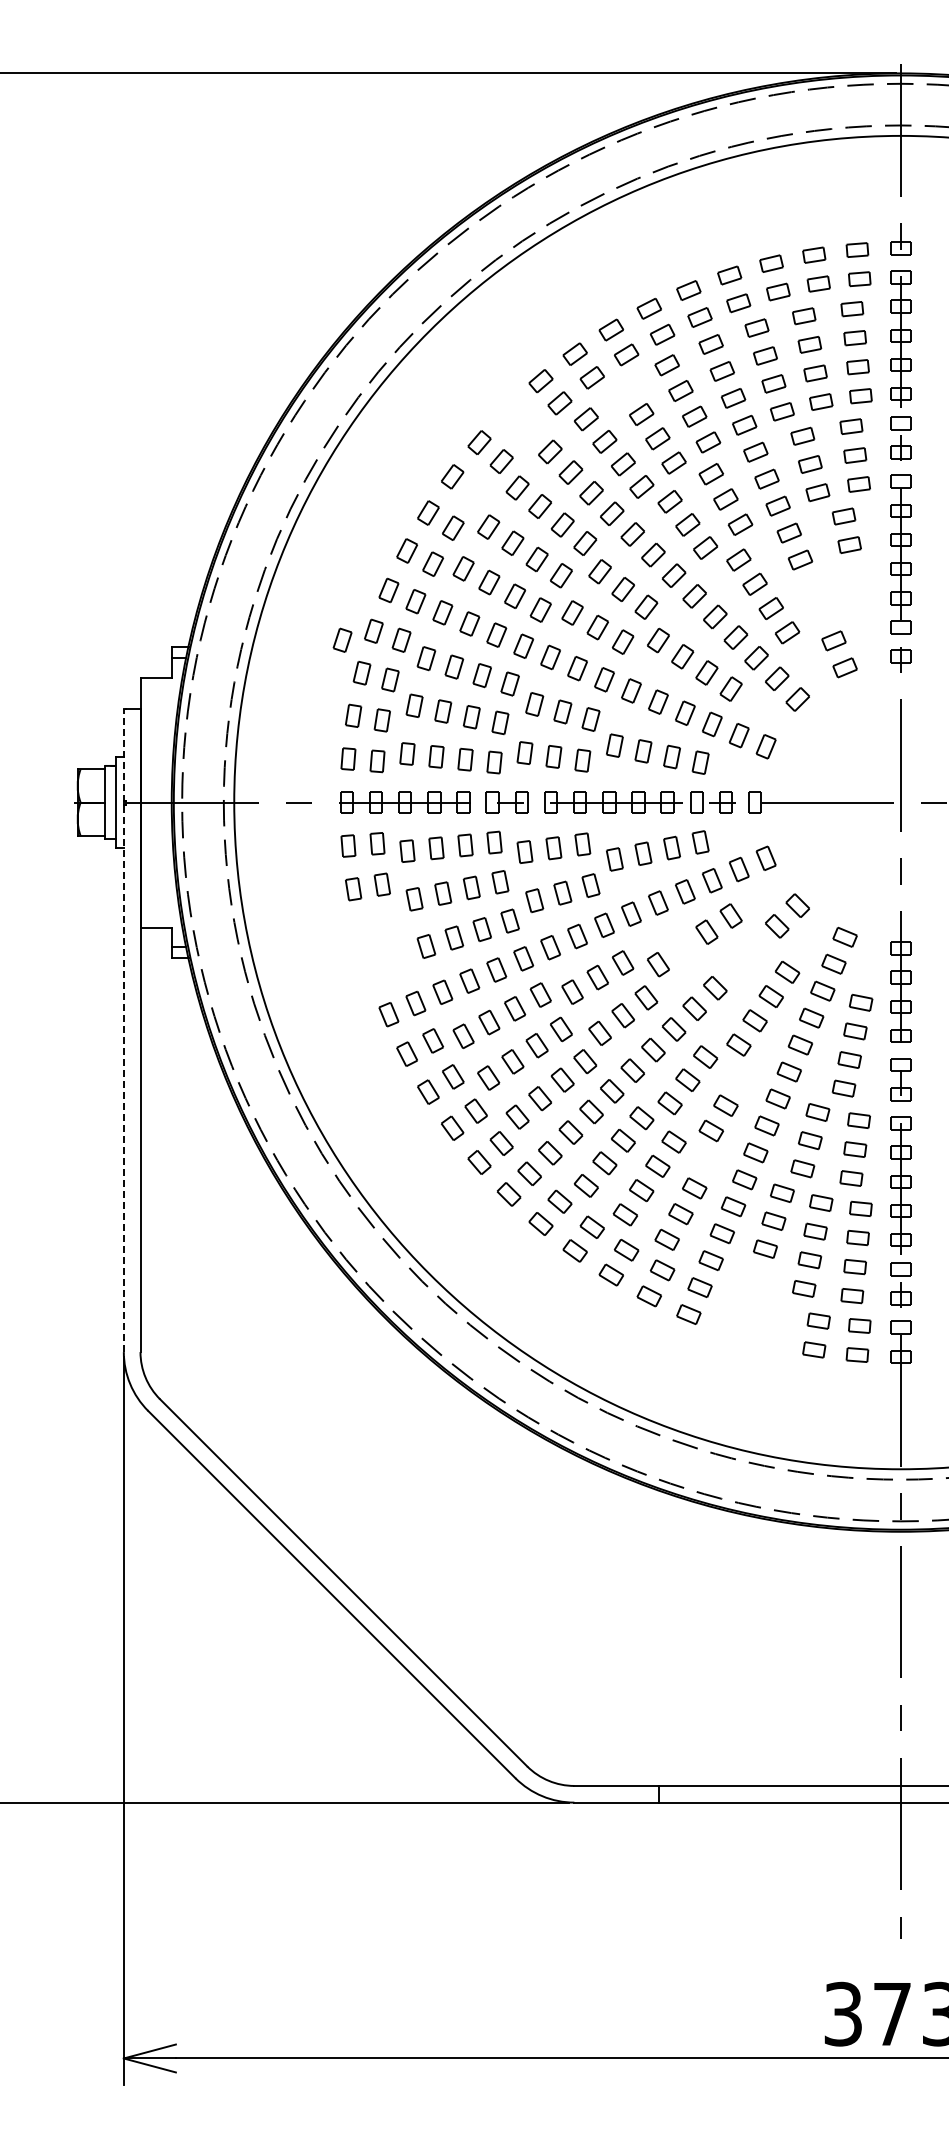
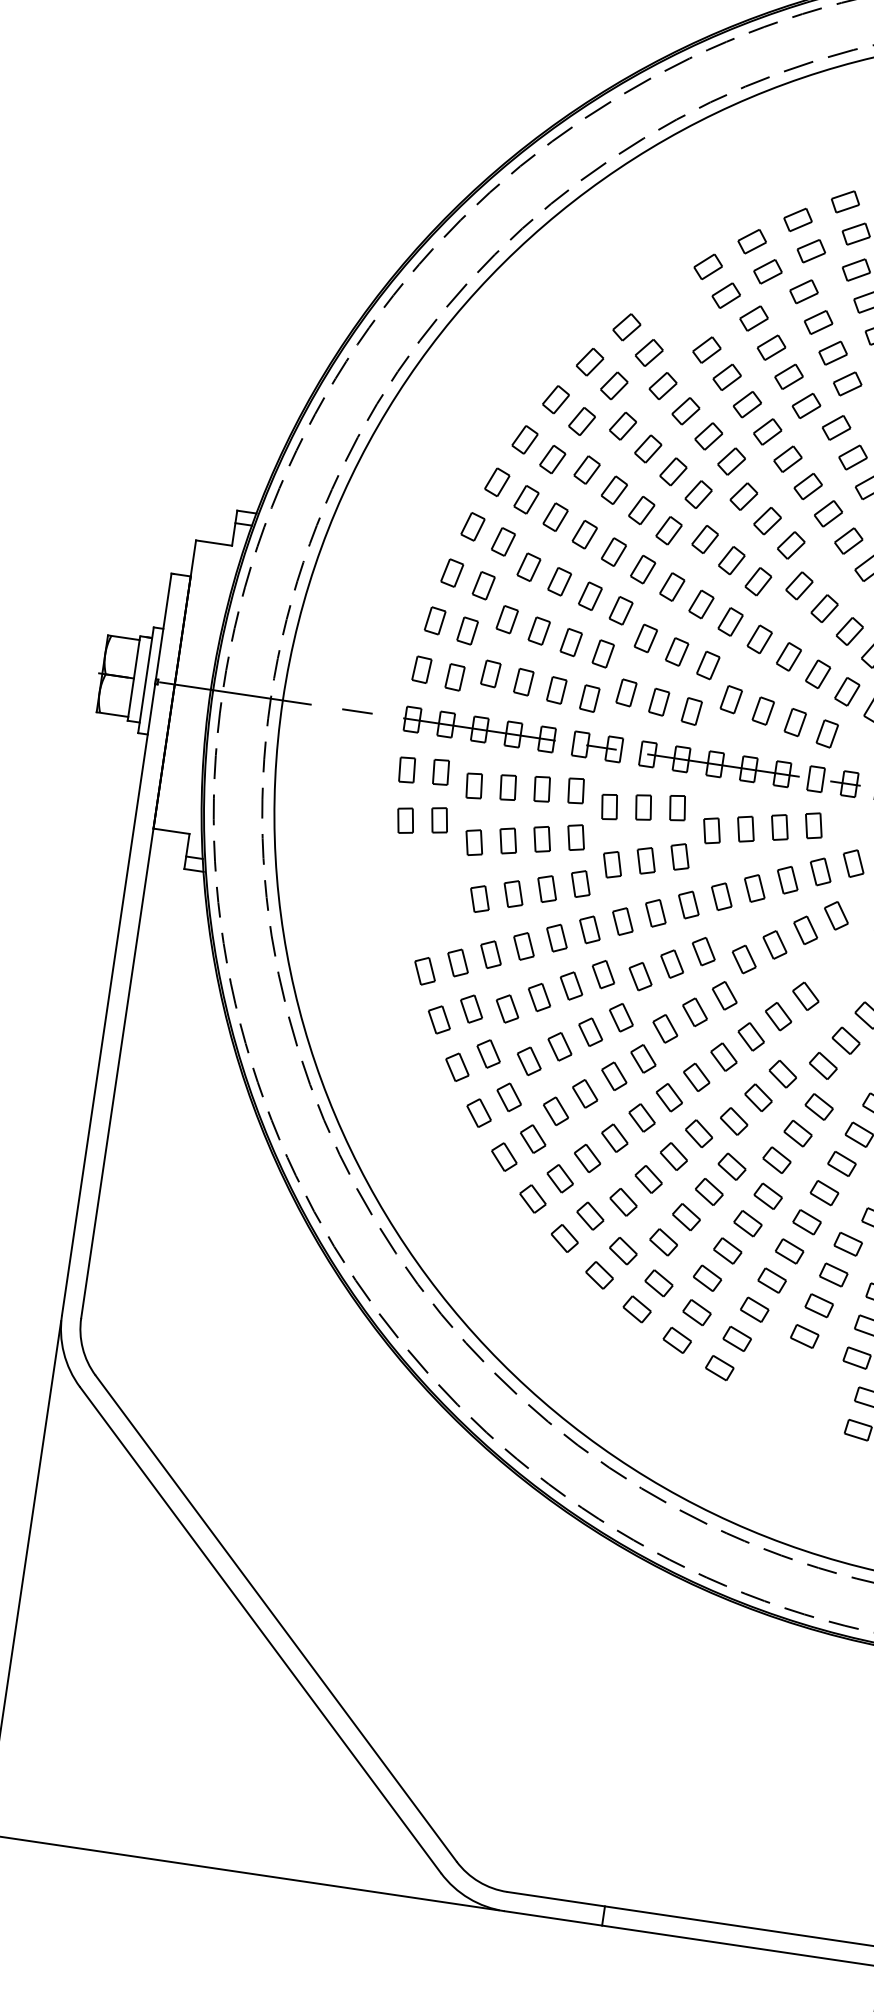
part: (625, 389) -> (804, 290), added
part: (475, 493) -> (613, 385), added
part: (342, 639) -> (435, 530), removed
part: (682, 947) -> (774, 943), added
line: (123, 1030) -> (116, 944), dashed -> solid
part: (740, 1080) -> (819, 1107), added
part: (708, 1162) -> (768, 1196), added
part: (756, 1276) -> (804, 1335), added

